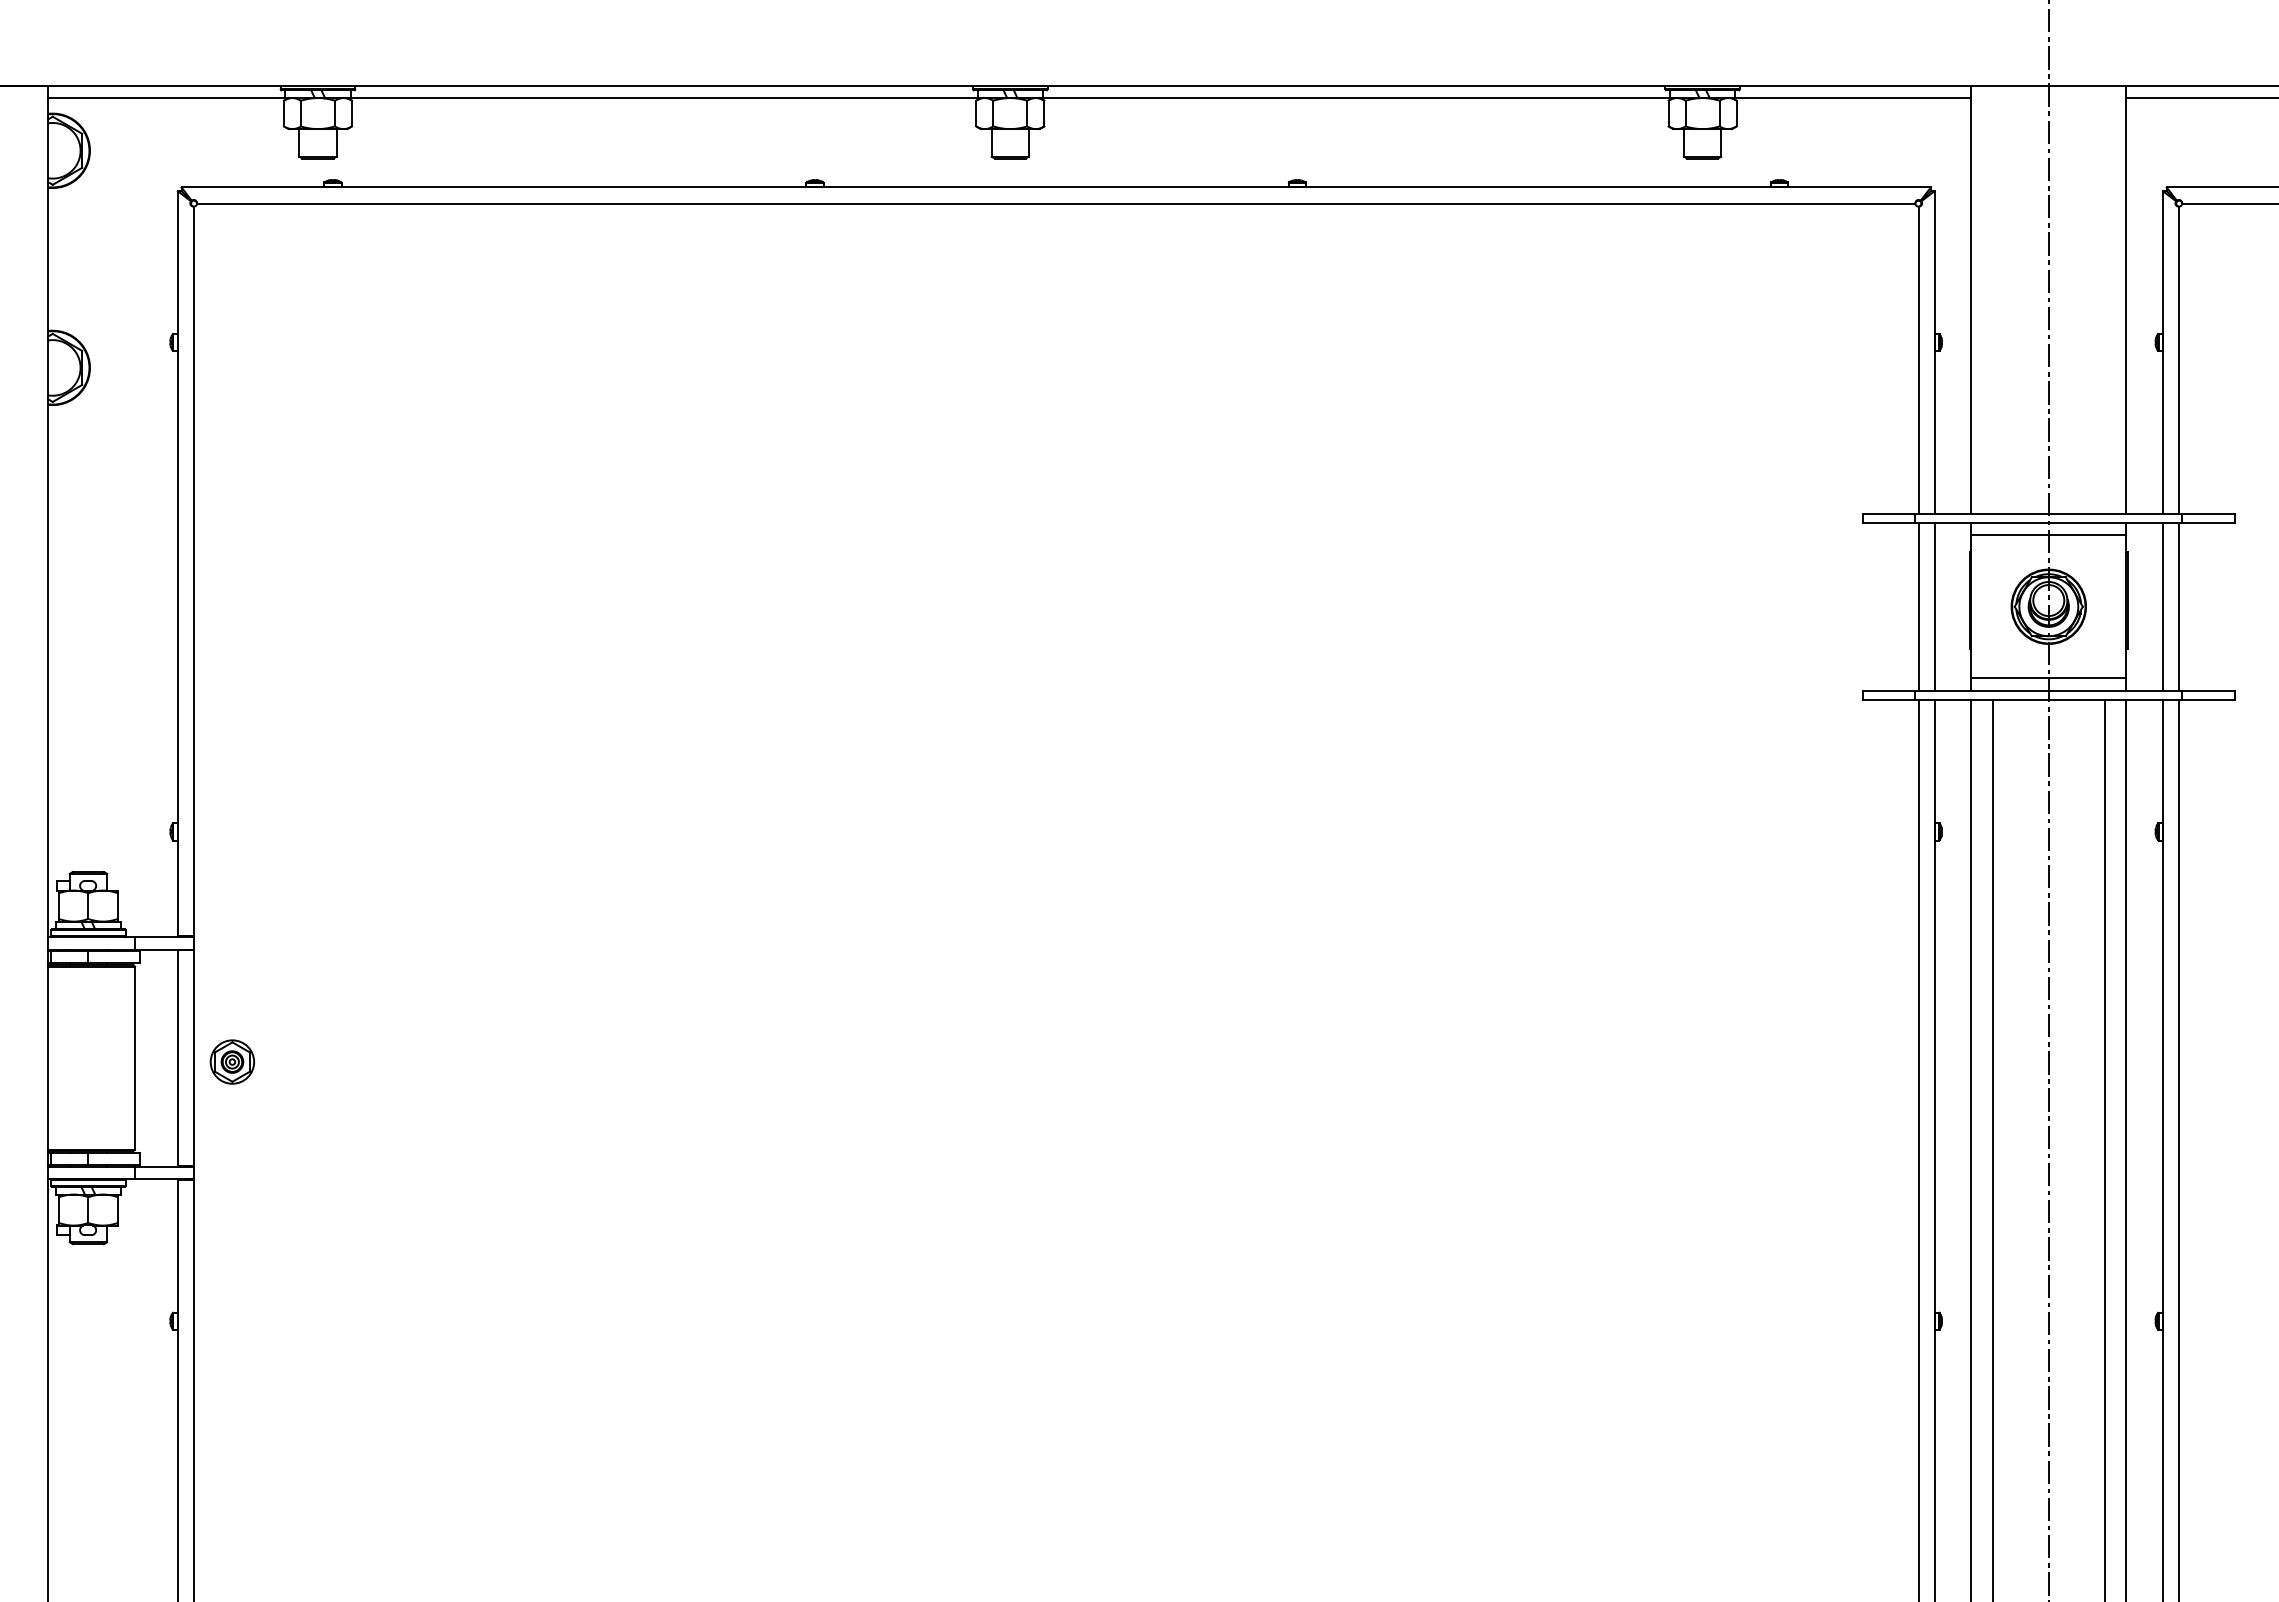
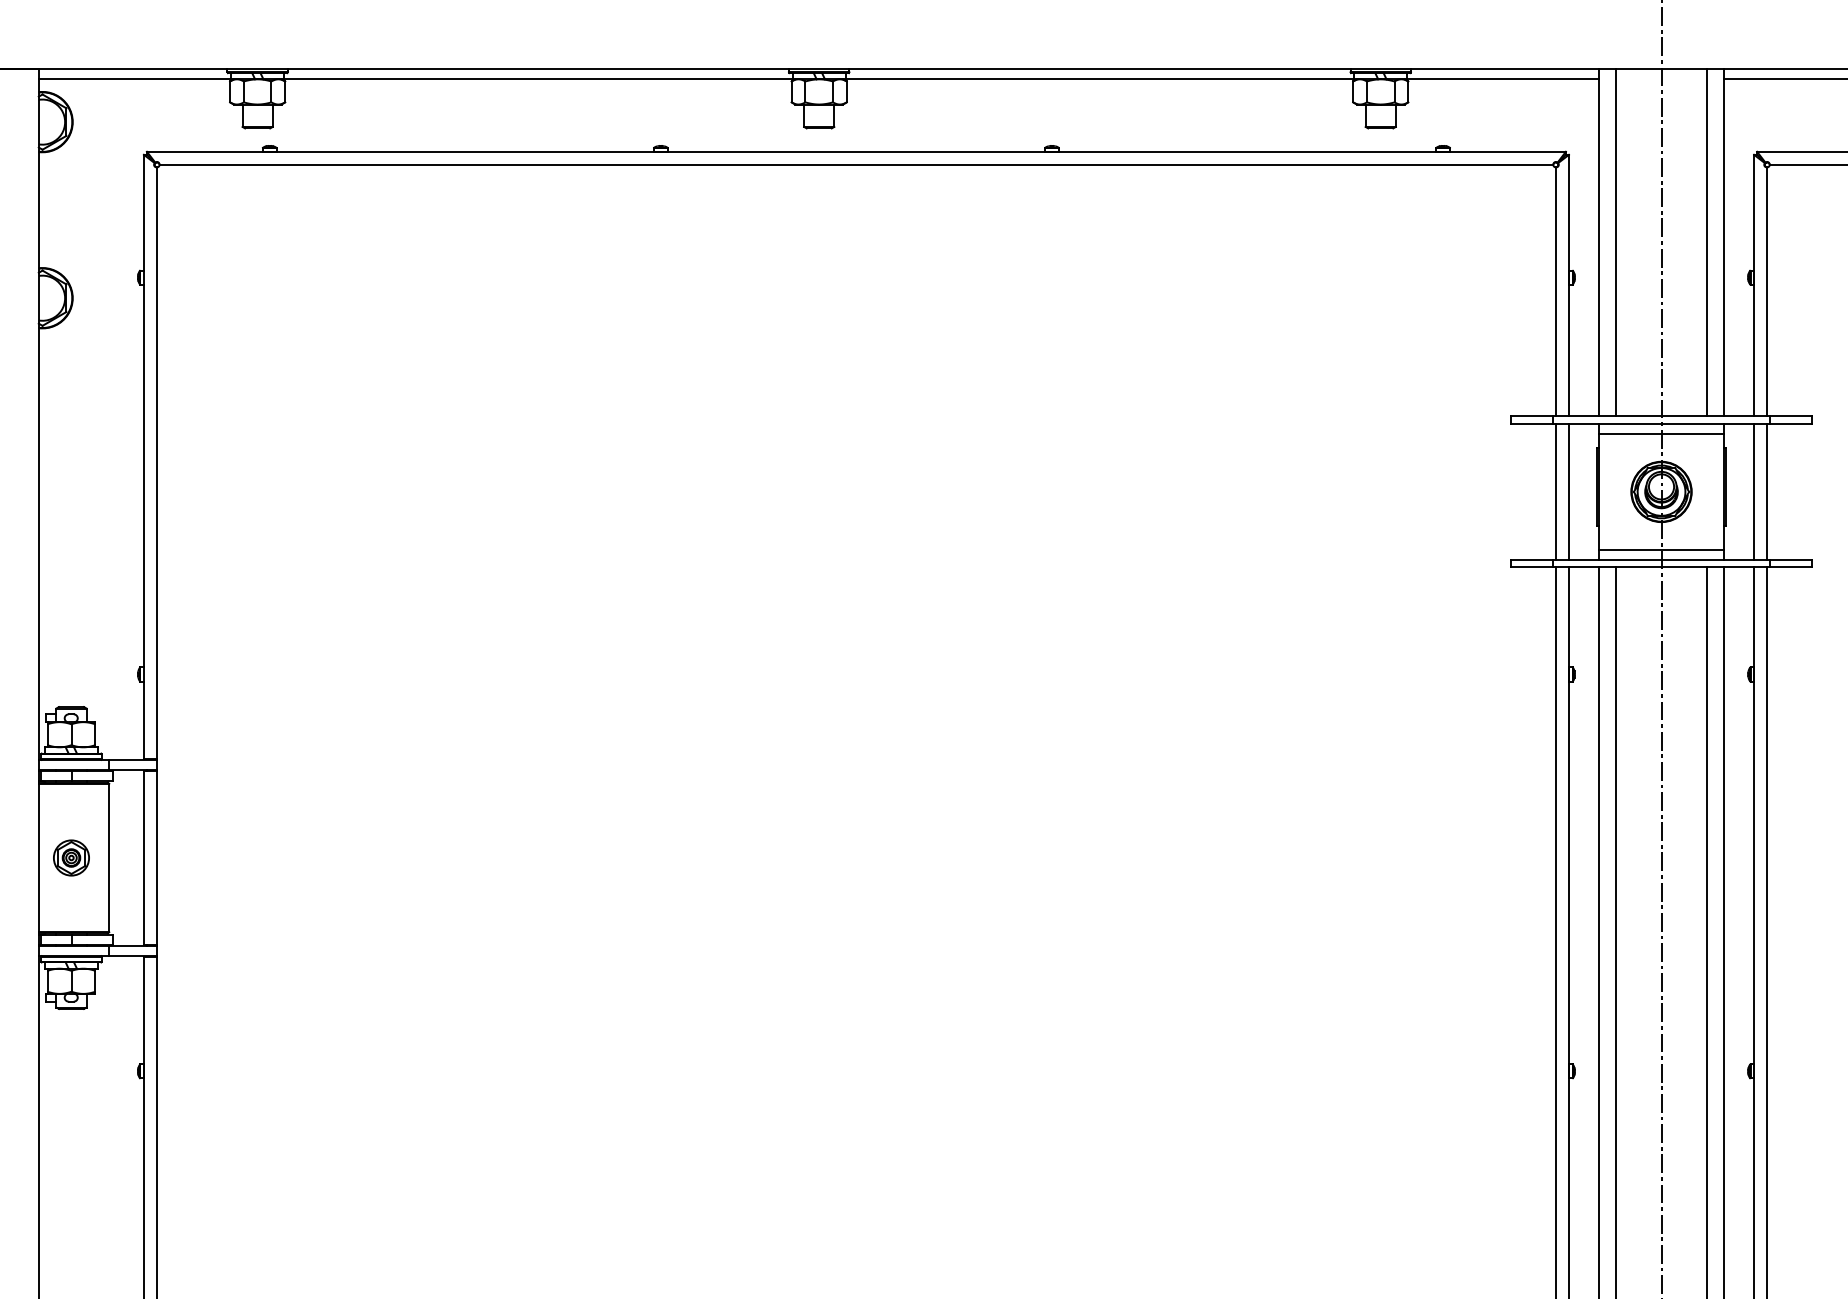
line: (1992, 299) -> (1615, 242), added
line: (2104, 299) -> (1706, 242), added
part: (231, 1061) -> (70, 857), moved

